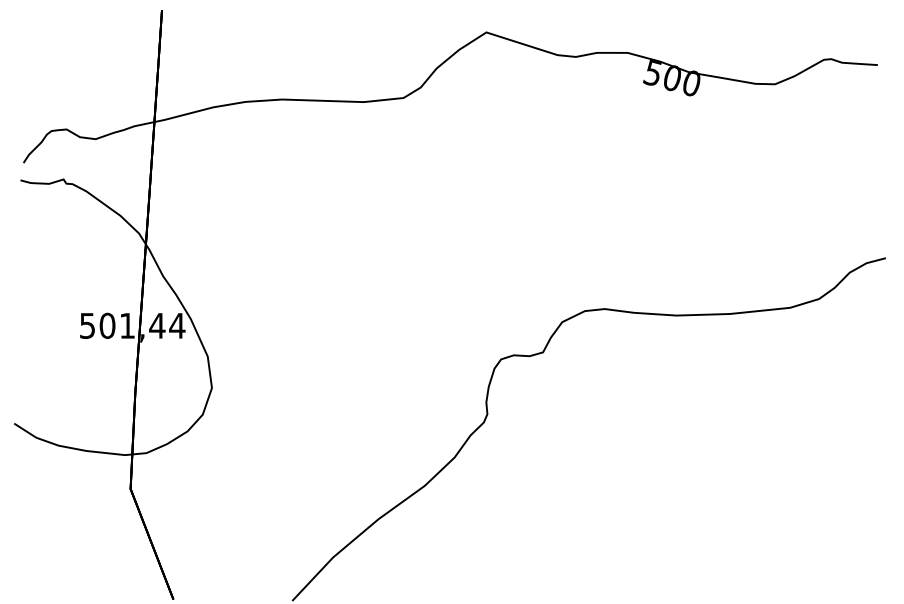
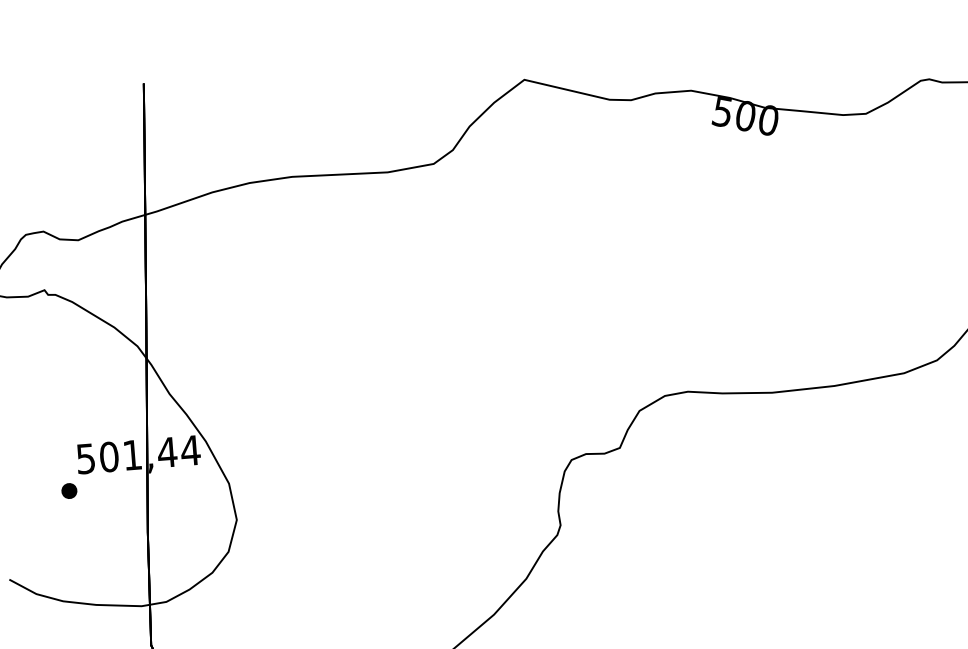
part: (70, 351) -> (68, 490), added

